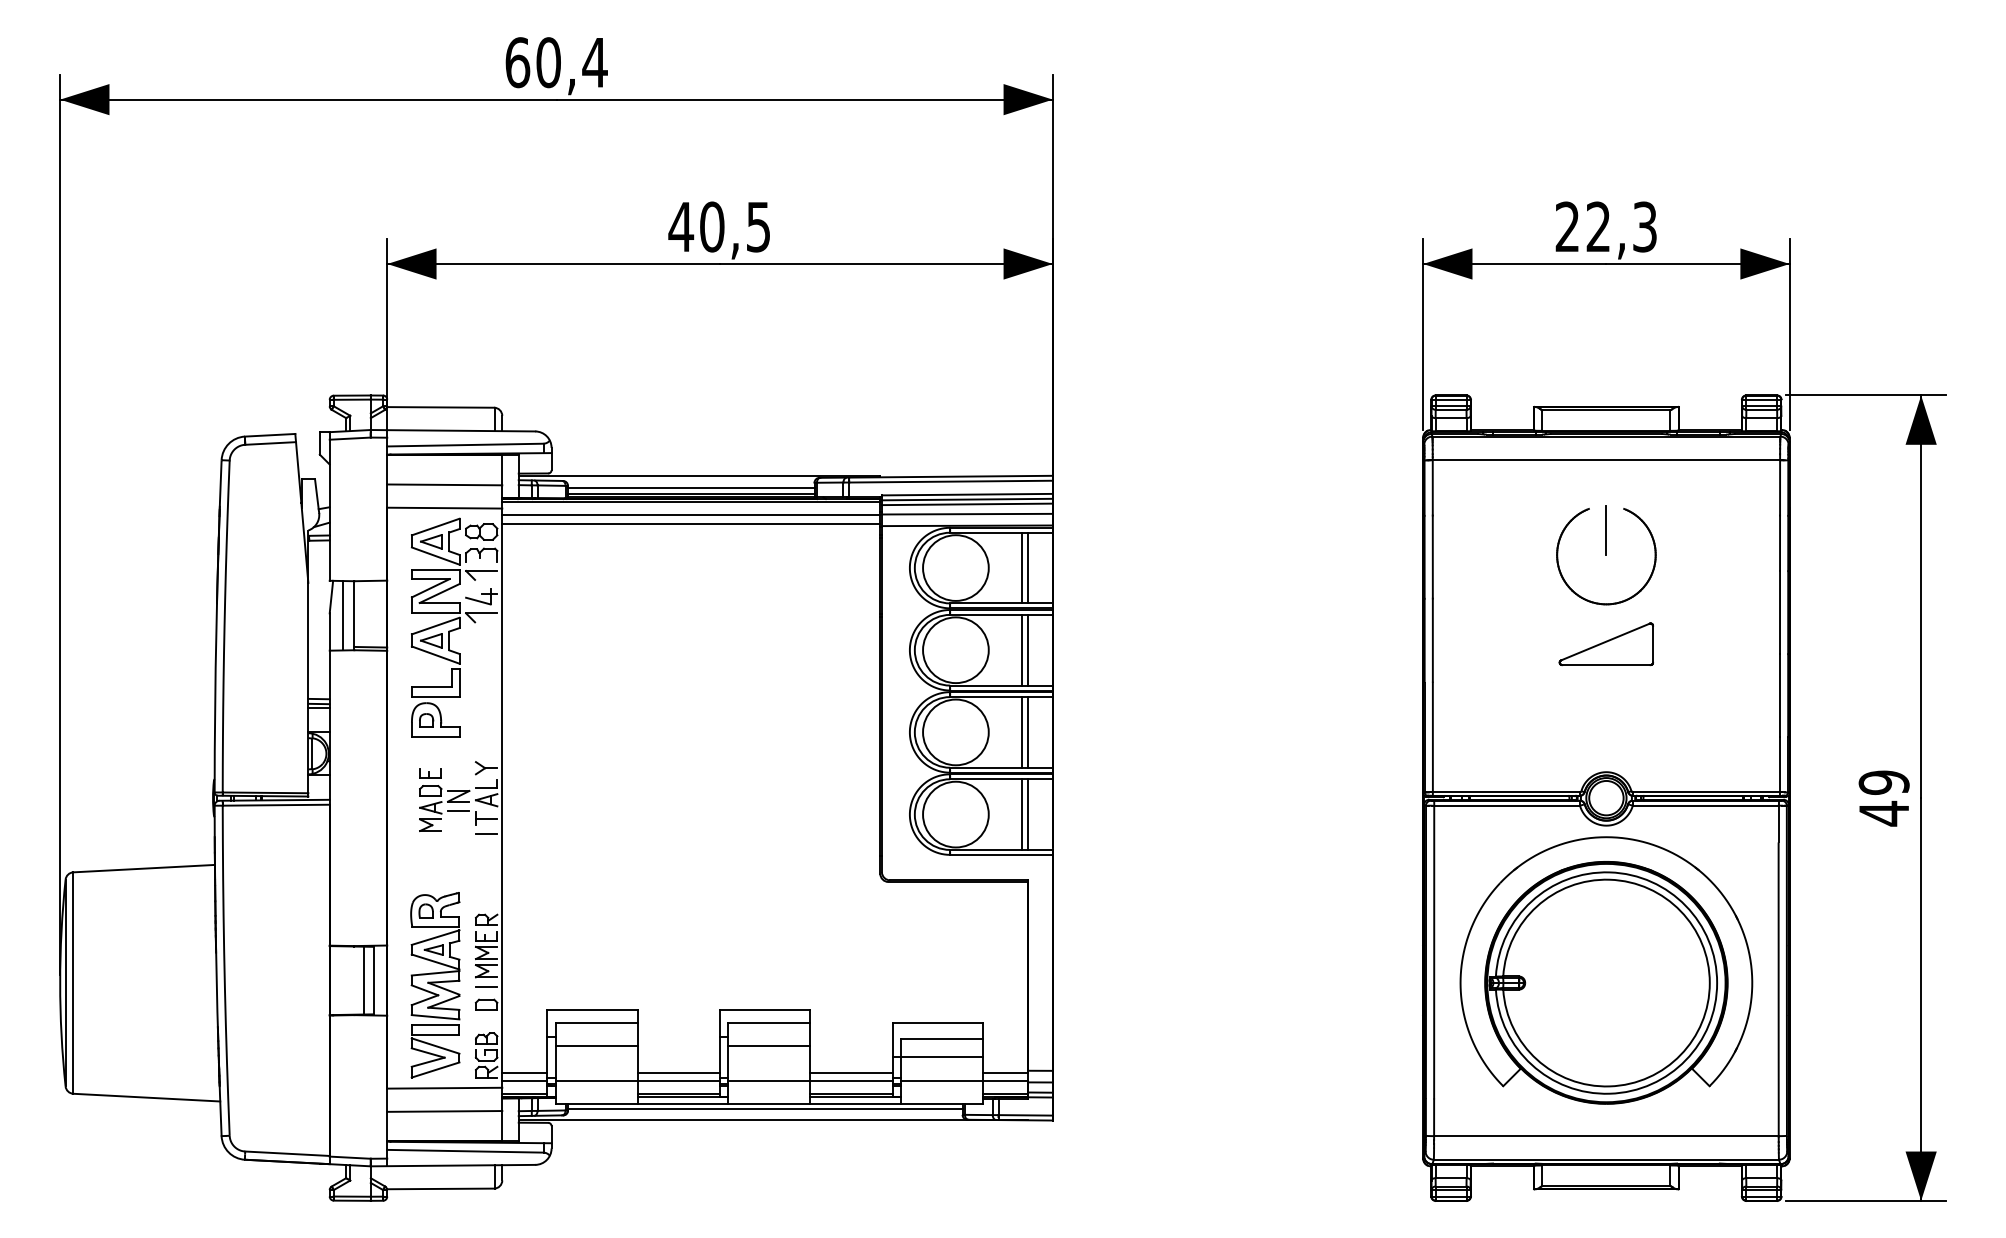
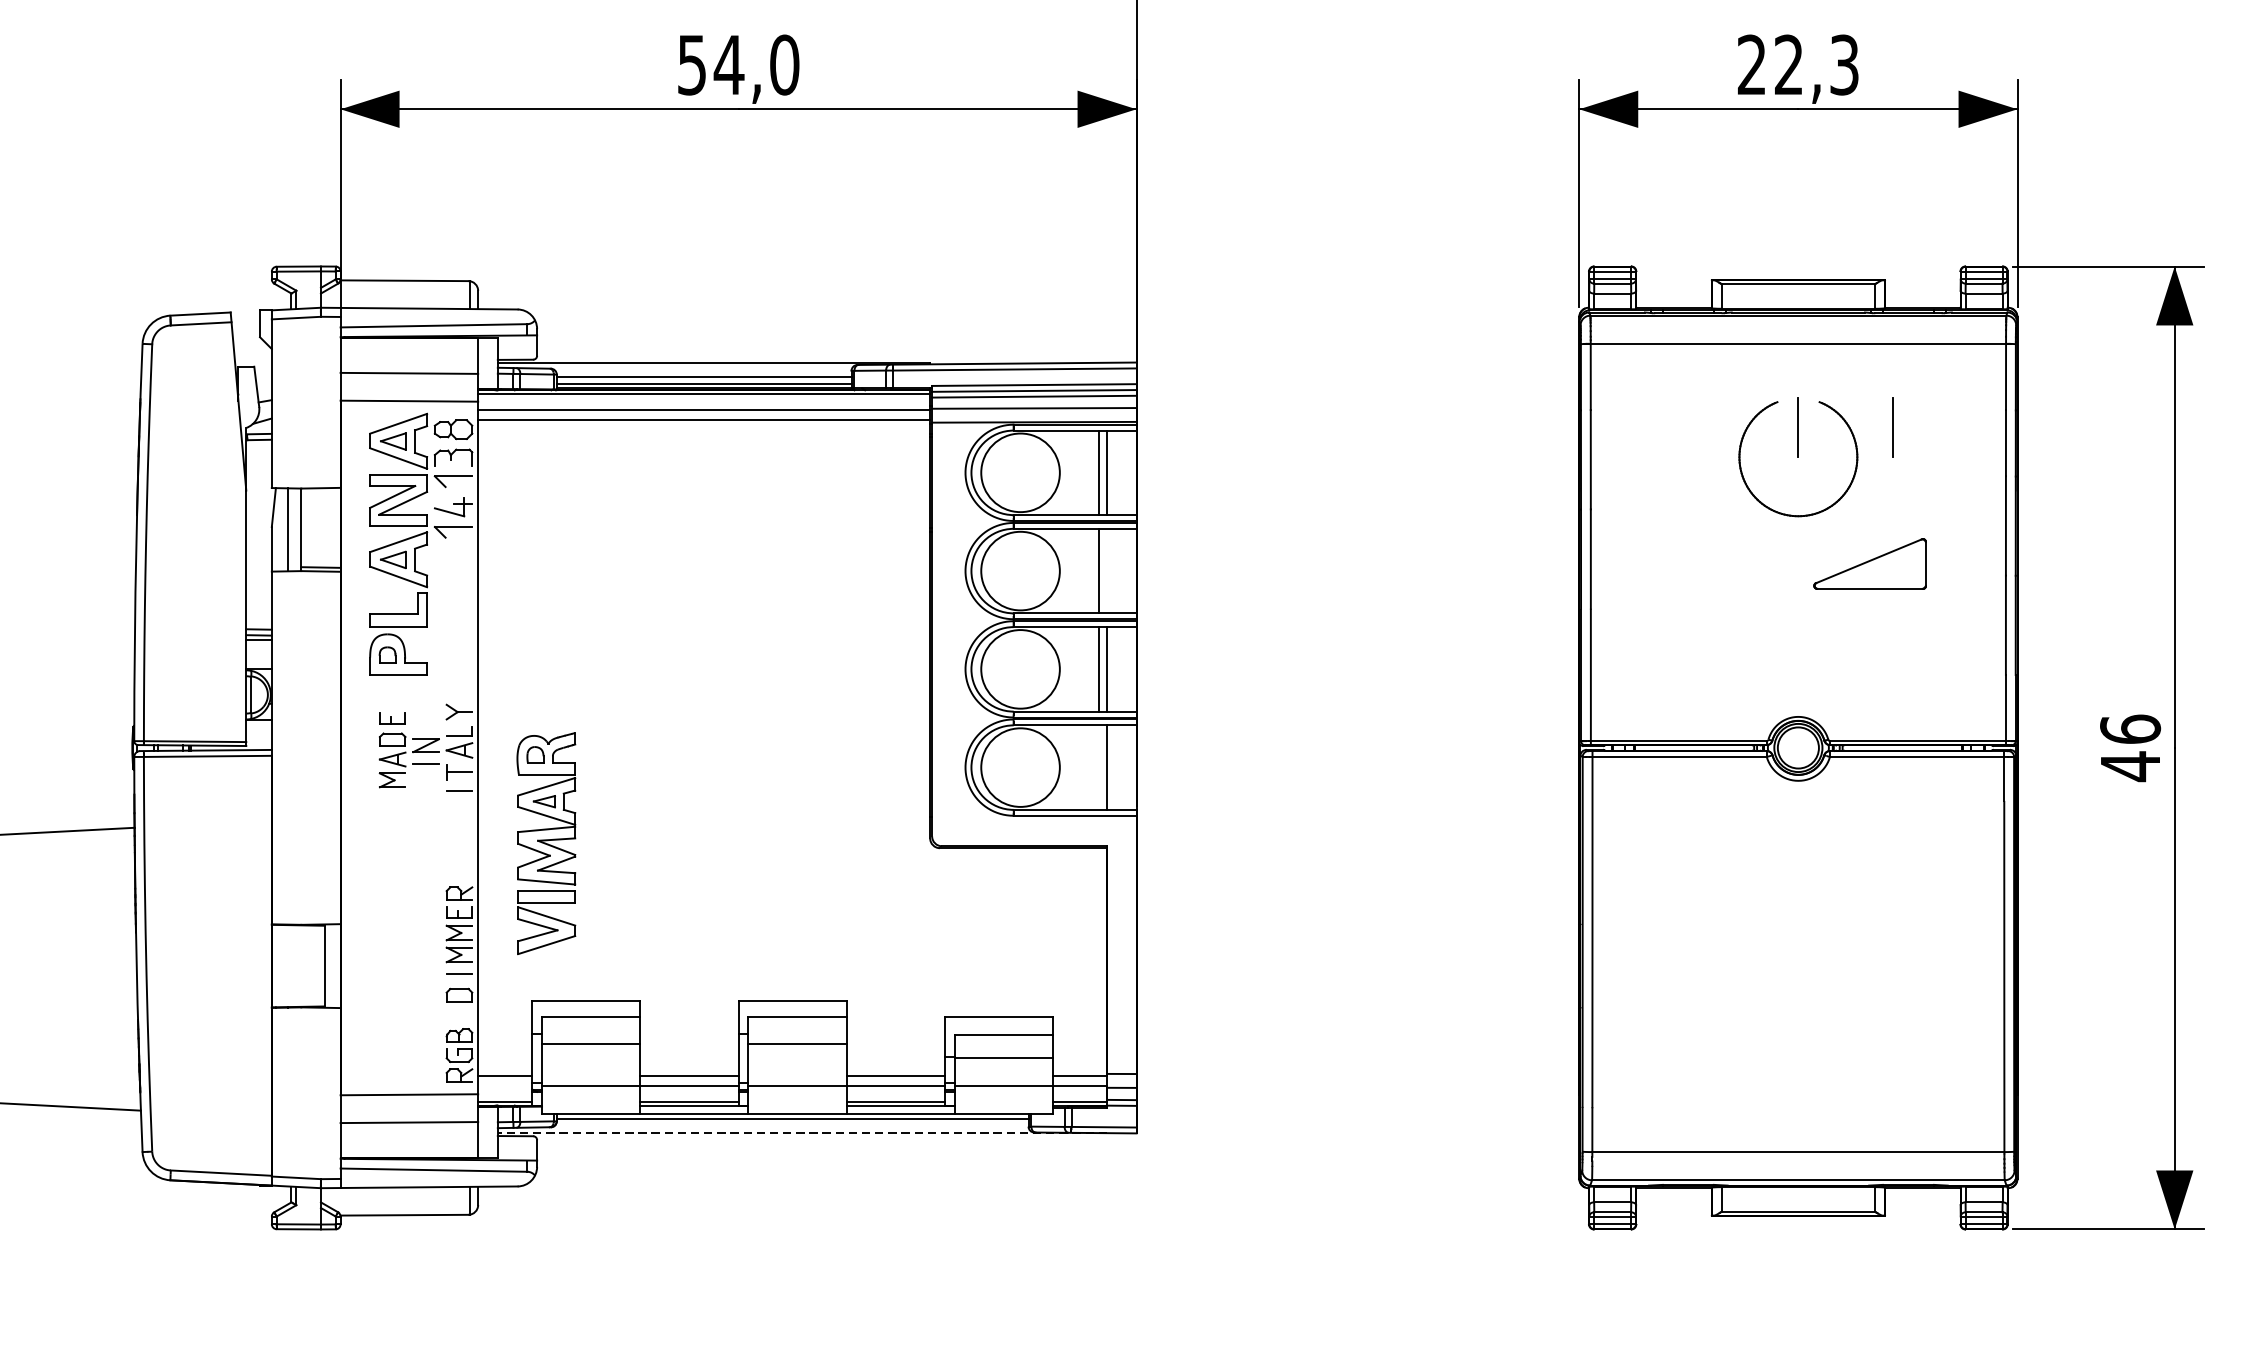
text: (719, 226) -> (737, 64), 40,5 -> 54,0
line: (1684, 530) -> (1891, 427), added
part: (1605, 644) -> (1869, 564), moved
line: (1028, 649) -> (1107, 570), removed
text: (1883, 782) -> (2129, 729), 49 -> 46
line: (1021, 814) -> (1098, 767), removed
part: (1606, 970) -> (1798, 954), removed
line: (363, 980) -> (312, 965), removed
part: (435, 985) -> (546, 844), moved
line: (524, 1080) -> (504, 1085), removed
line: (773, 1120) -> (802, 1133), solid -> dashed

